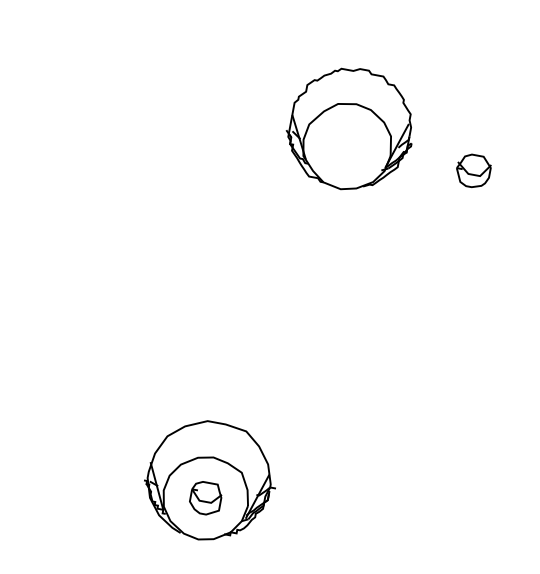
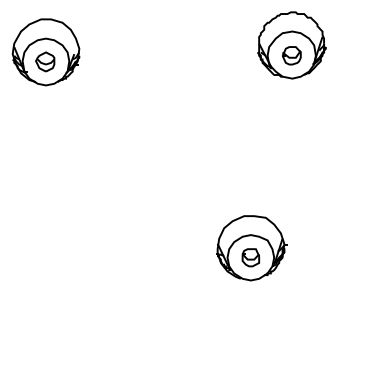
part: (473, 170) -> (291, 55), moved

